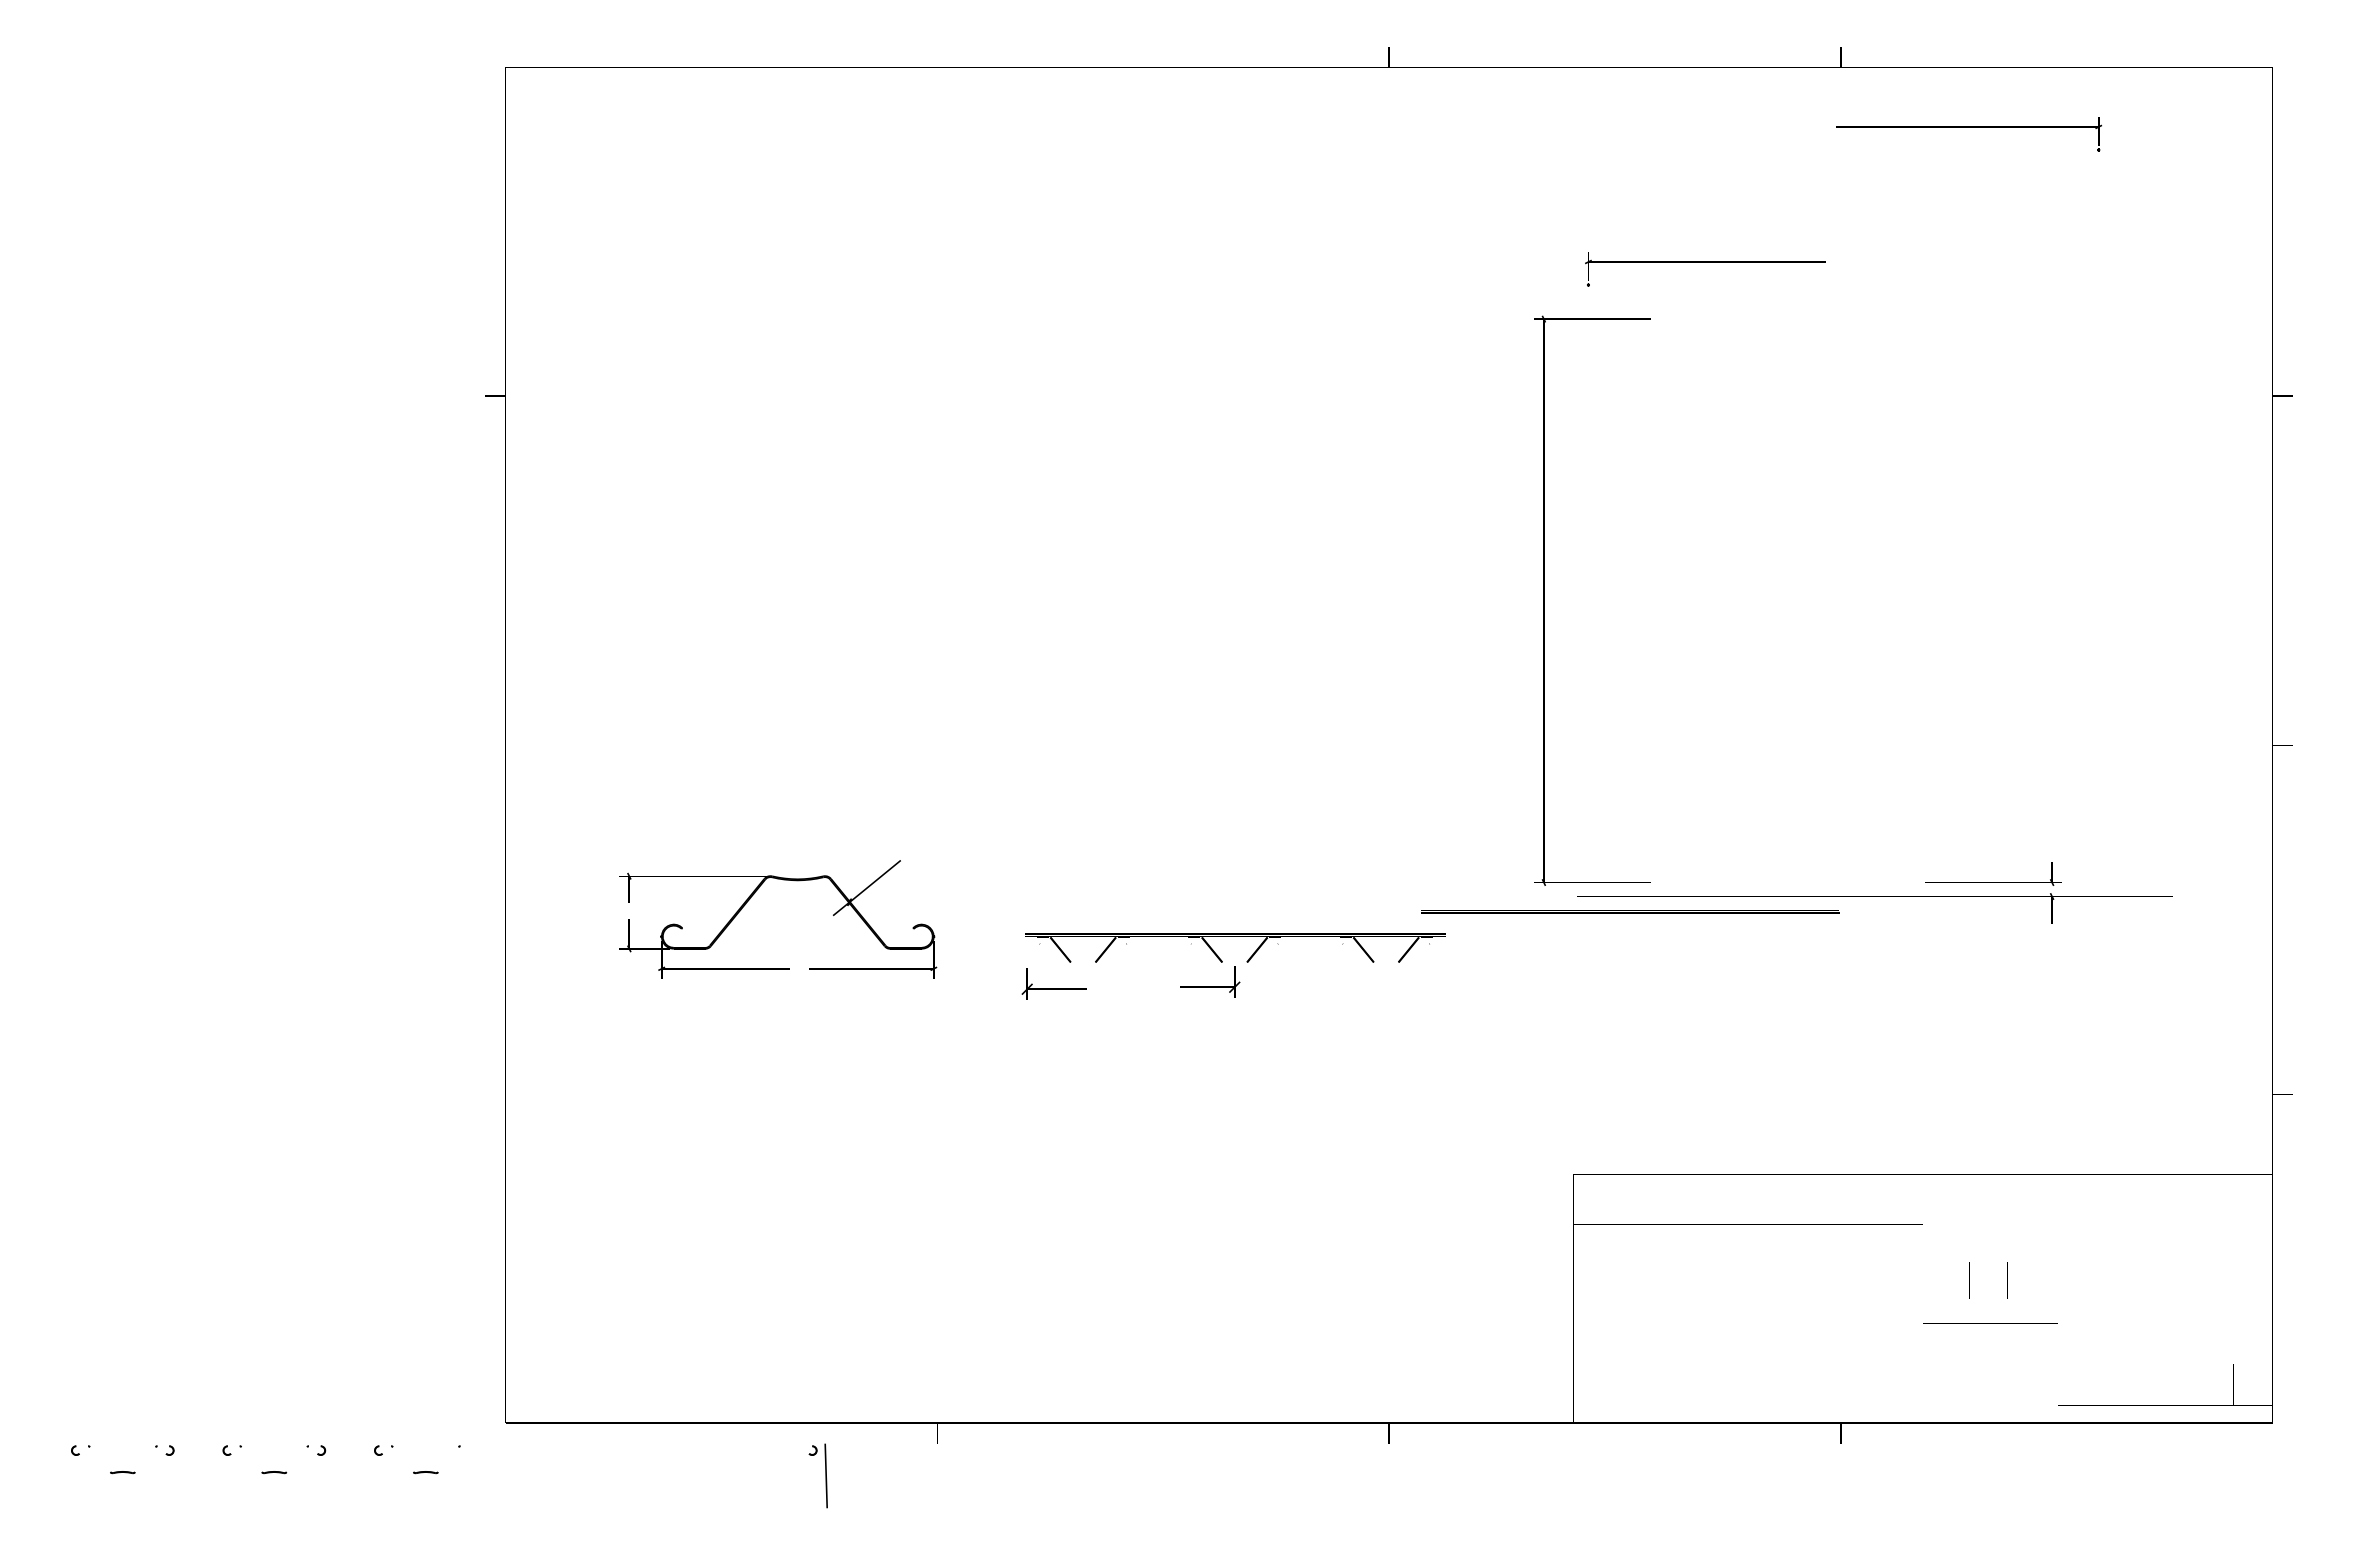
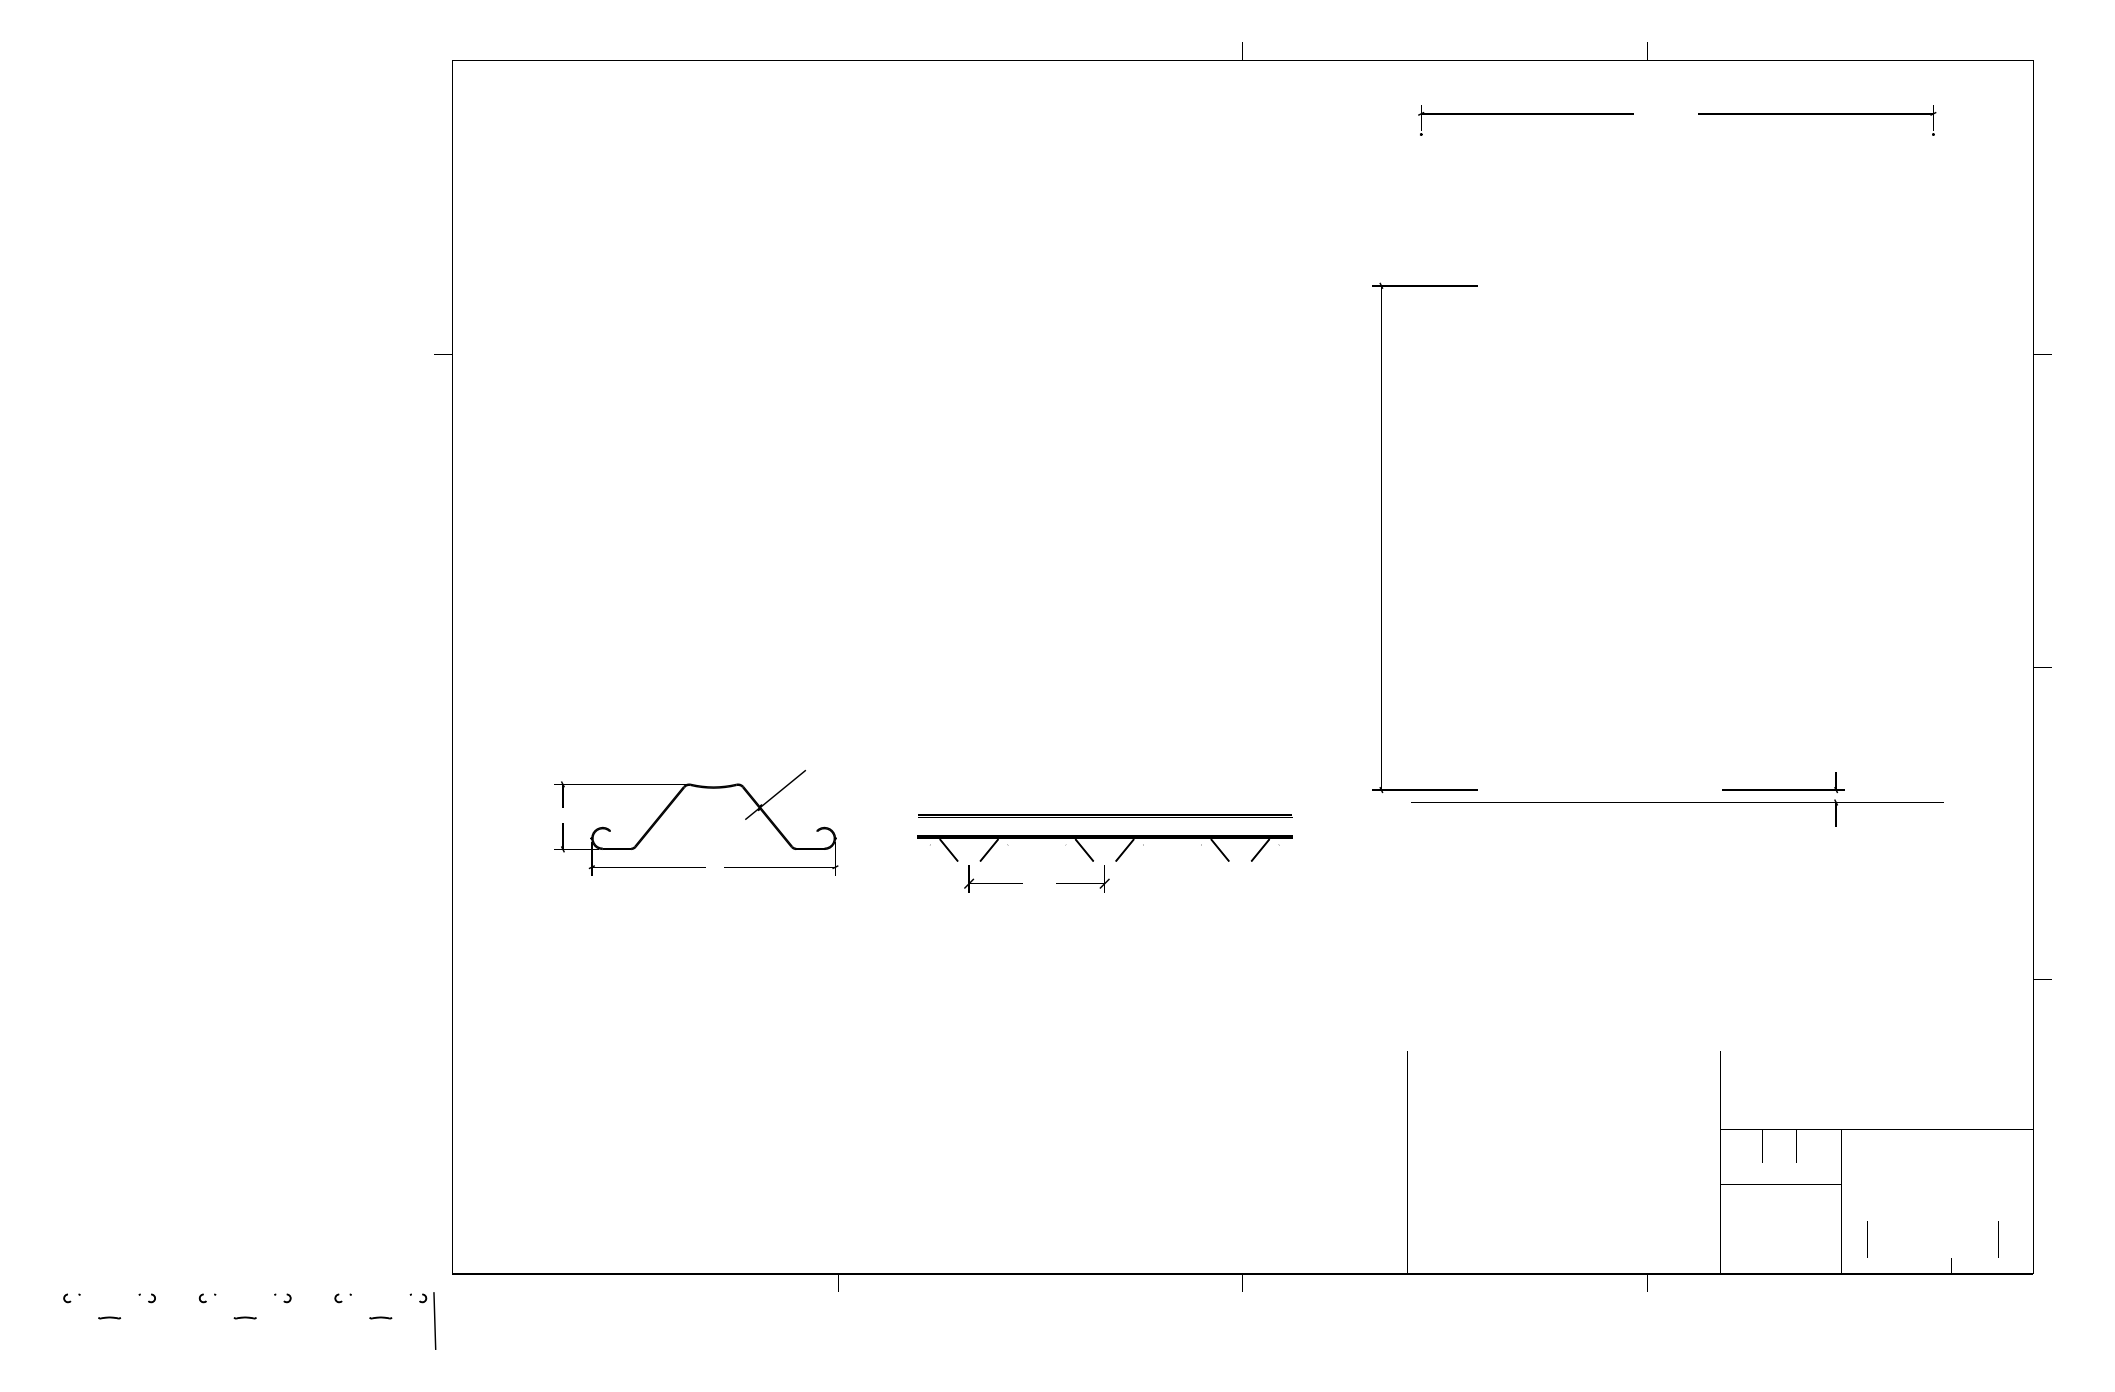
part: (1968, 127) -> (1816, 114), moved
part: (1705, 262) -> (1525, 114), moved
line: (1630, 910) -> (1105, 815), moved
part: (1053, 983) -> (992, 878), moved
part: (825, 1475) -> (434, 1320), moved

